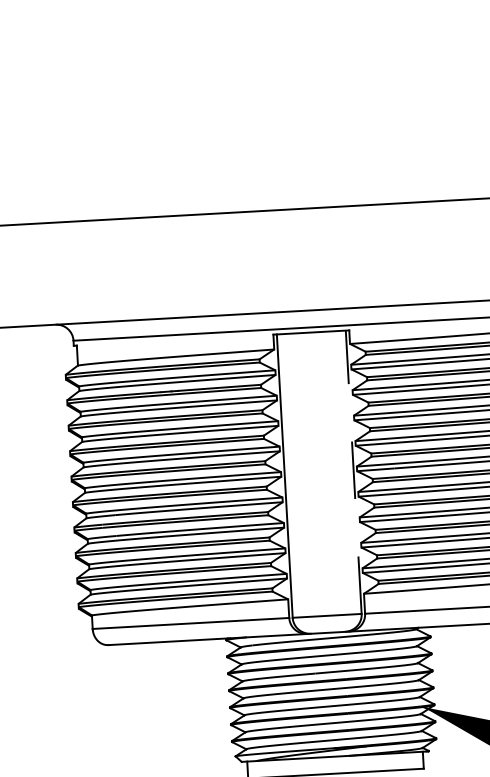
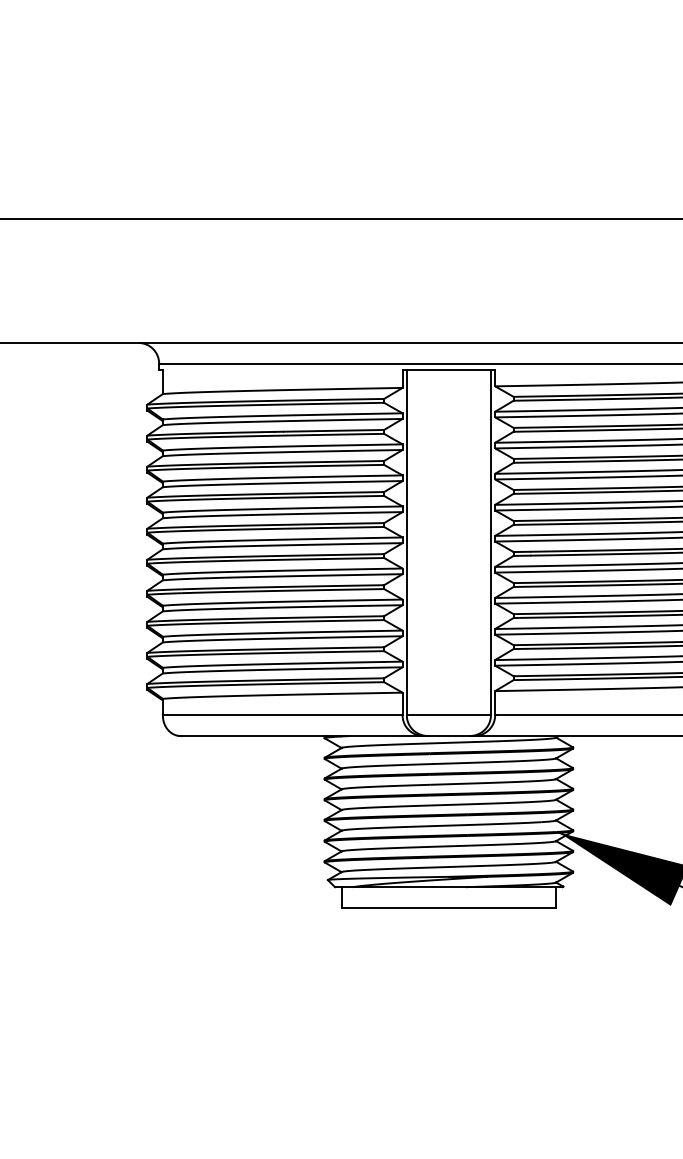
line: (353, 472) -> (490, 542), dashed -> solid

